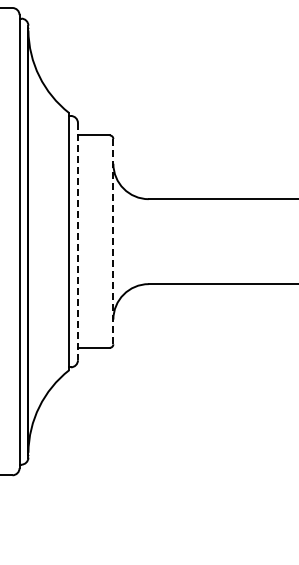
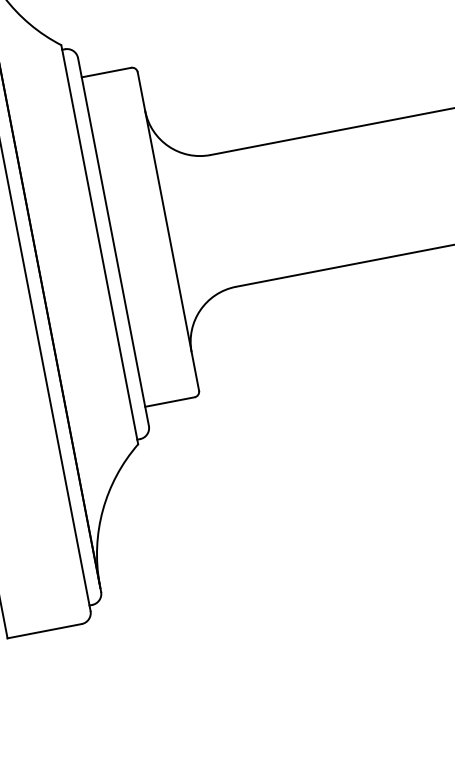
line: (77, 241) -> (112, 241), dashed -> solid
line: (113, 241) -> (168, 231), dashed -> solid

